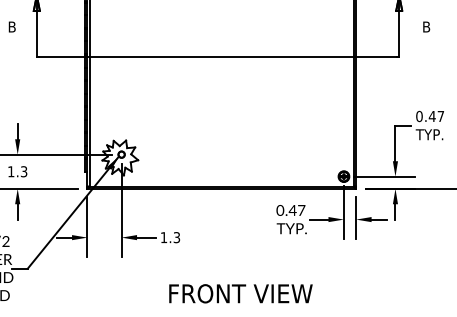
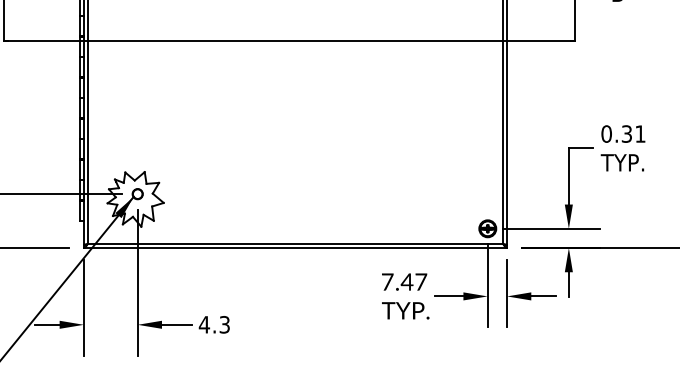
text: (436, 116) -> (633, 134), 0.47 -> 0.31
text: (280, 210) -> (387, 282), 0.47 -> 7.47
text: (163, 237) -> (203, 324), 1.3 -> 4.3

